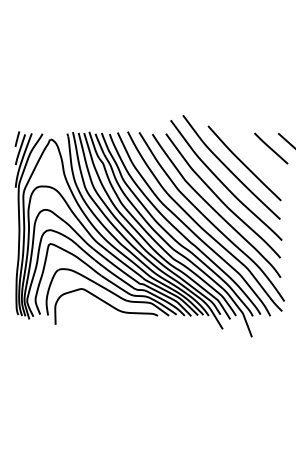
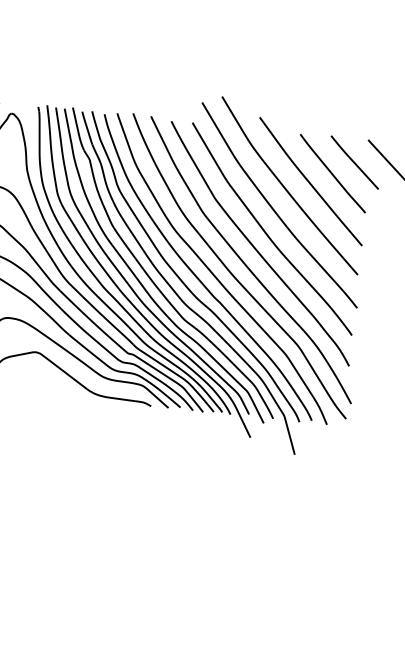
line: (257, 156) -> (332, 172), added

